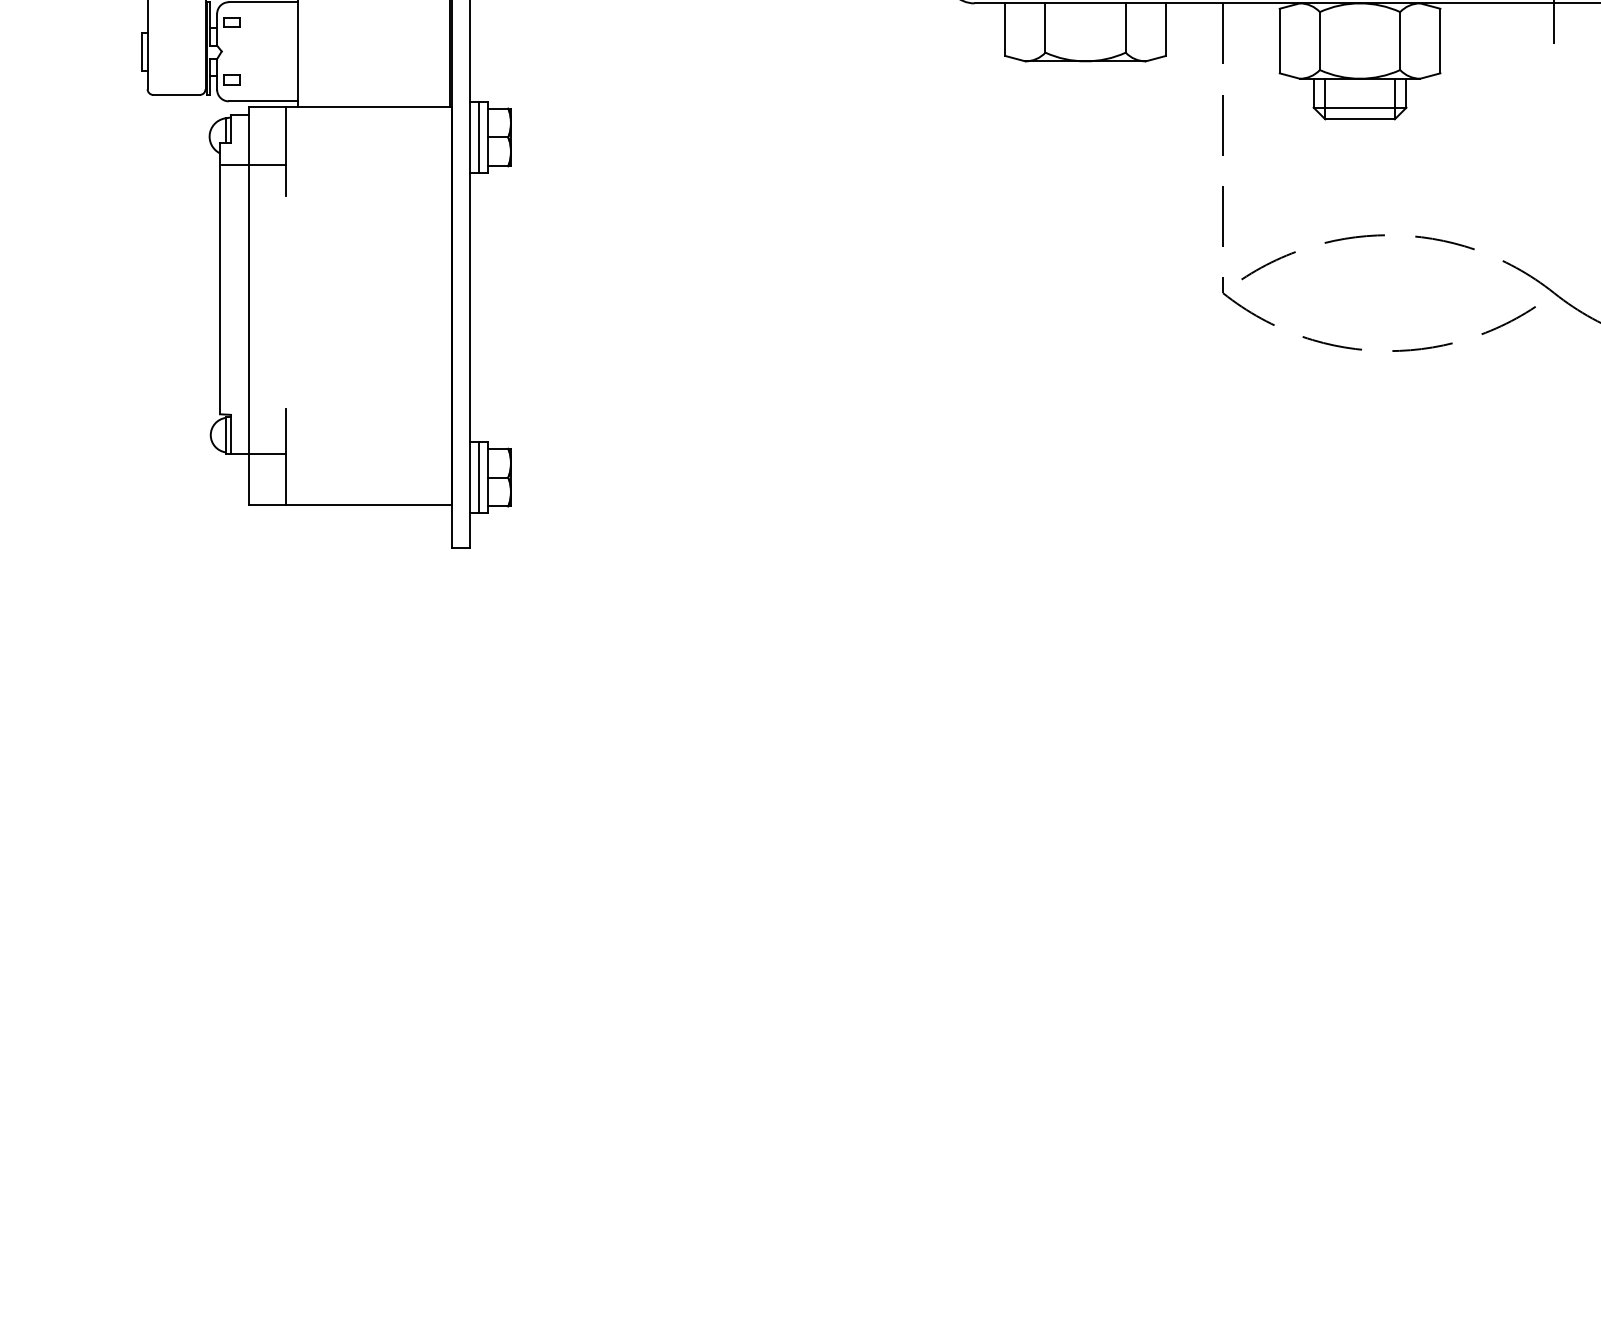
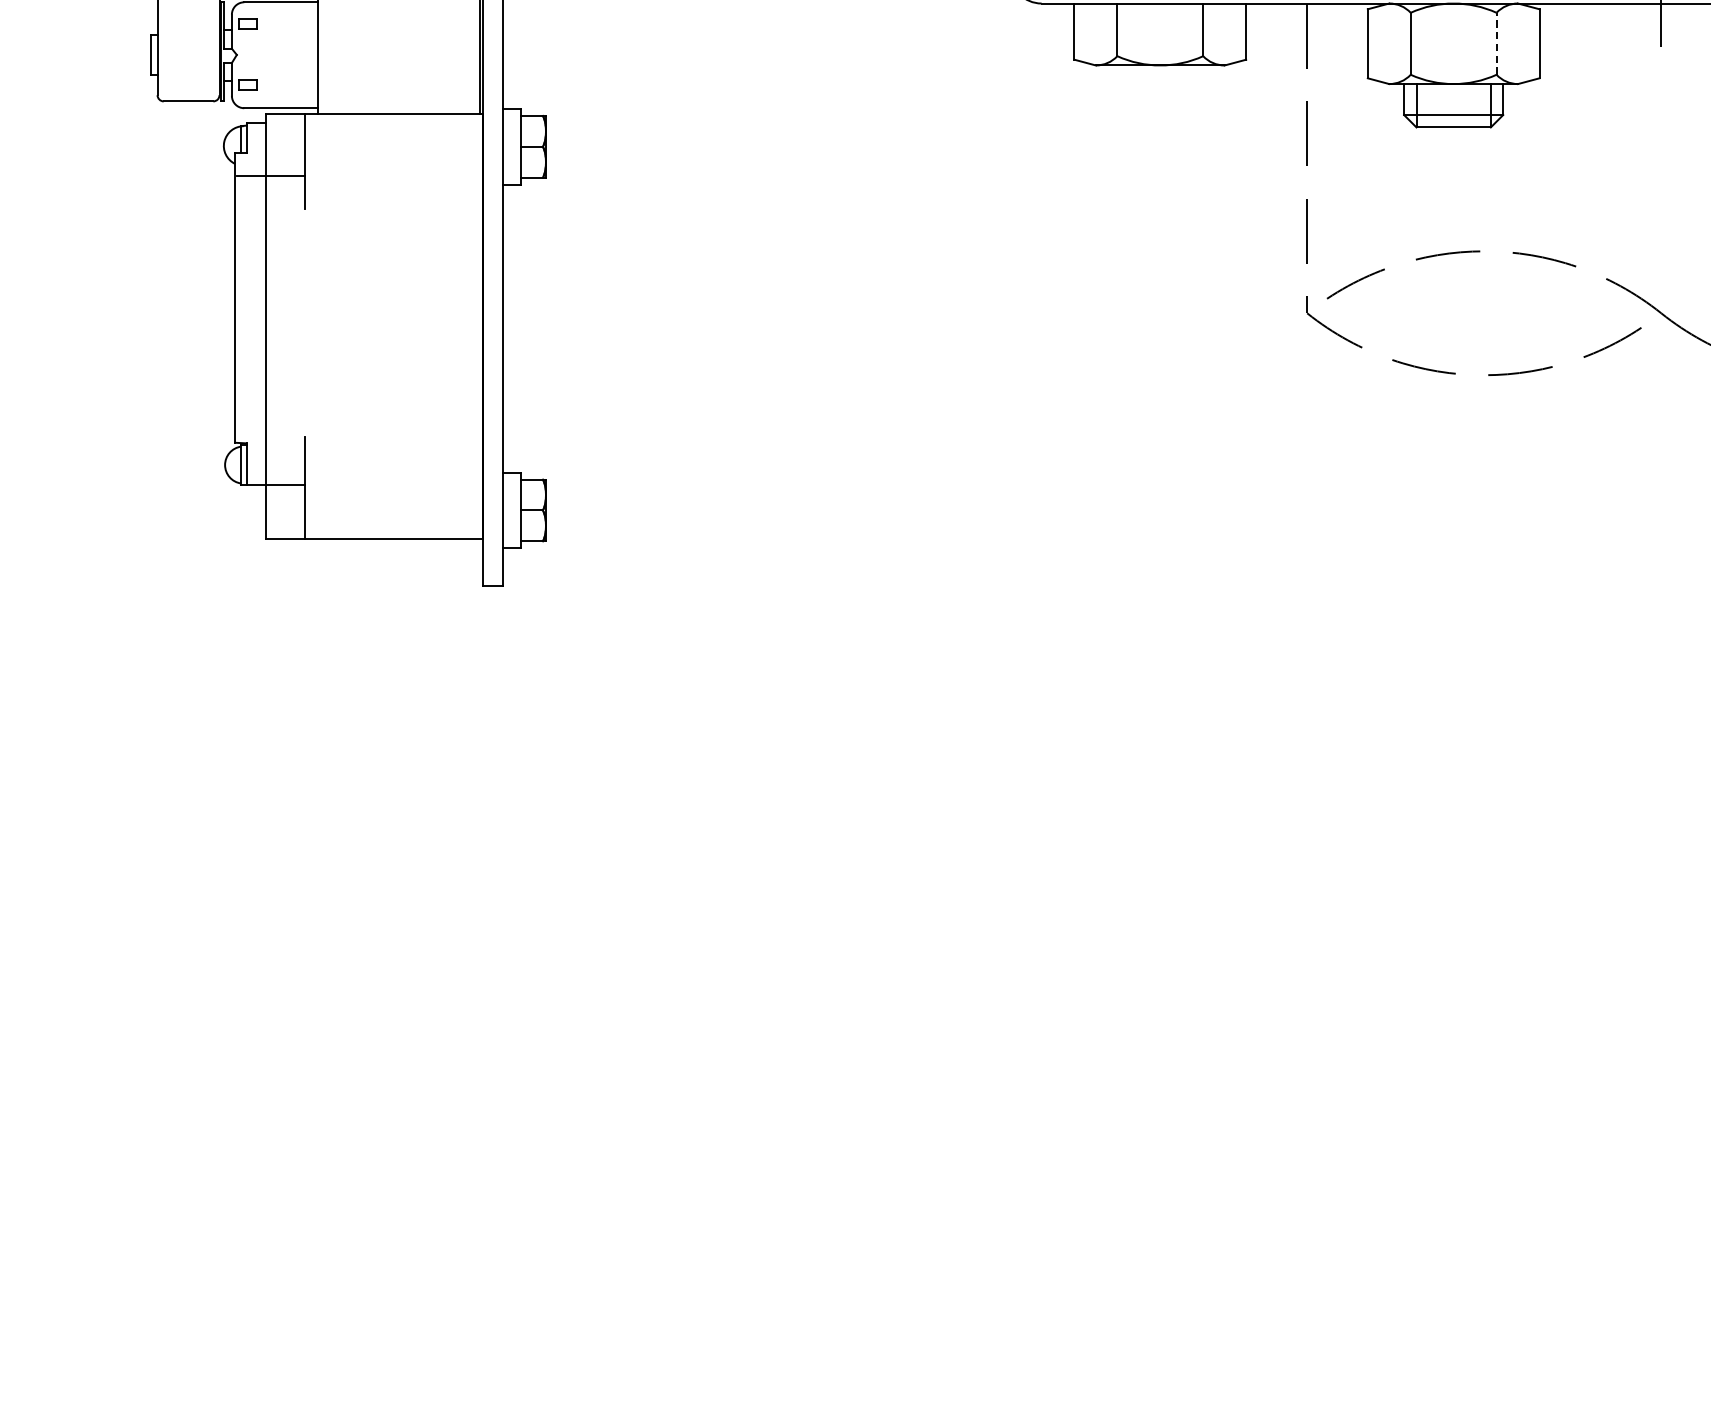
line: (1400, 41) -> (1496, 44), solid -> dashed
line: (479, 137) -> (512, 146), removed
line: (479, 477) -> (512, 510), removed

